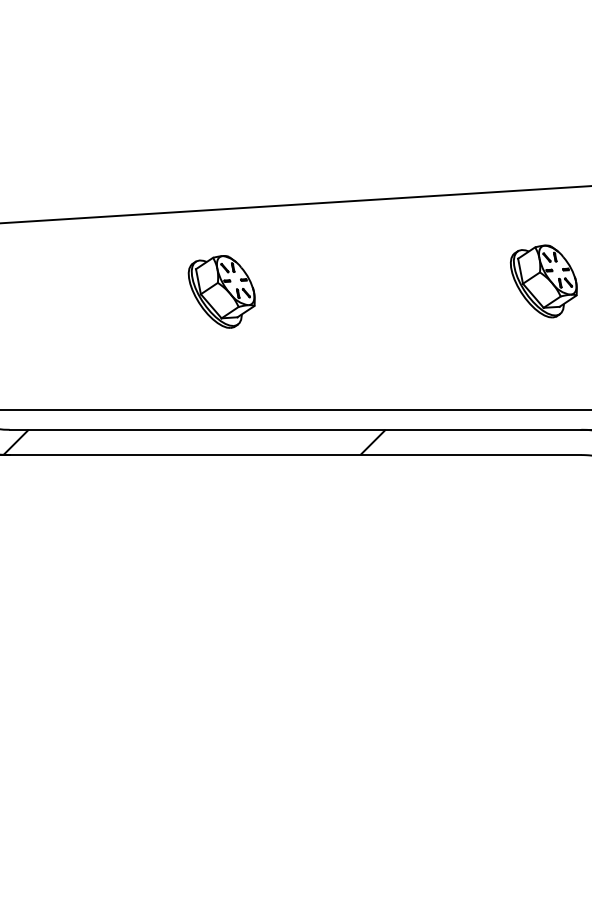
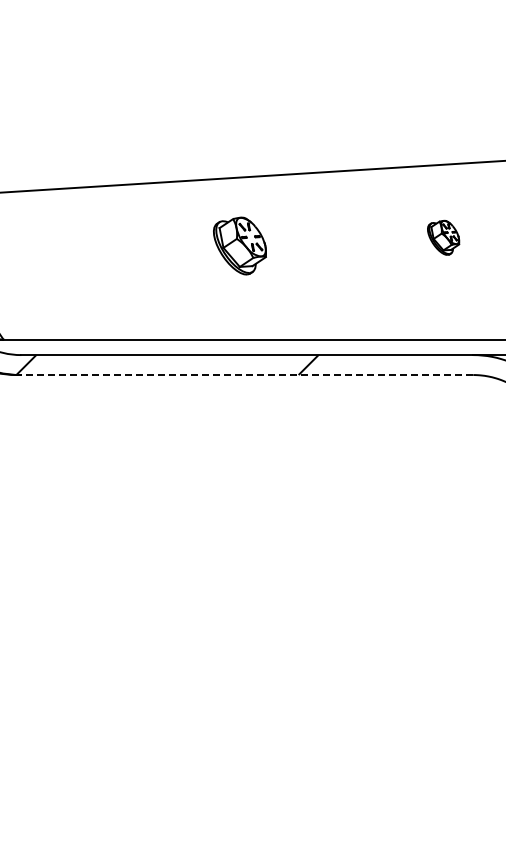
part: (543, 281) -> (443, 237), size x0.6
part: (221, 291) -> (239, 245), moved
line: (295, 455) -> (247, 375), solid -> dashed

